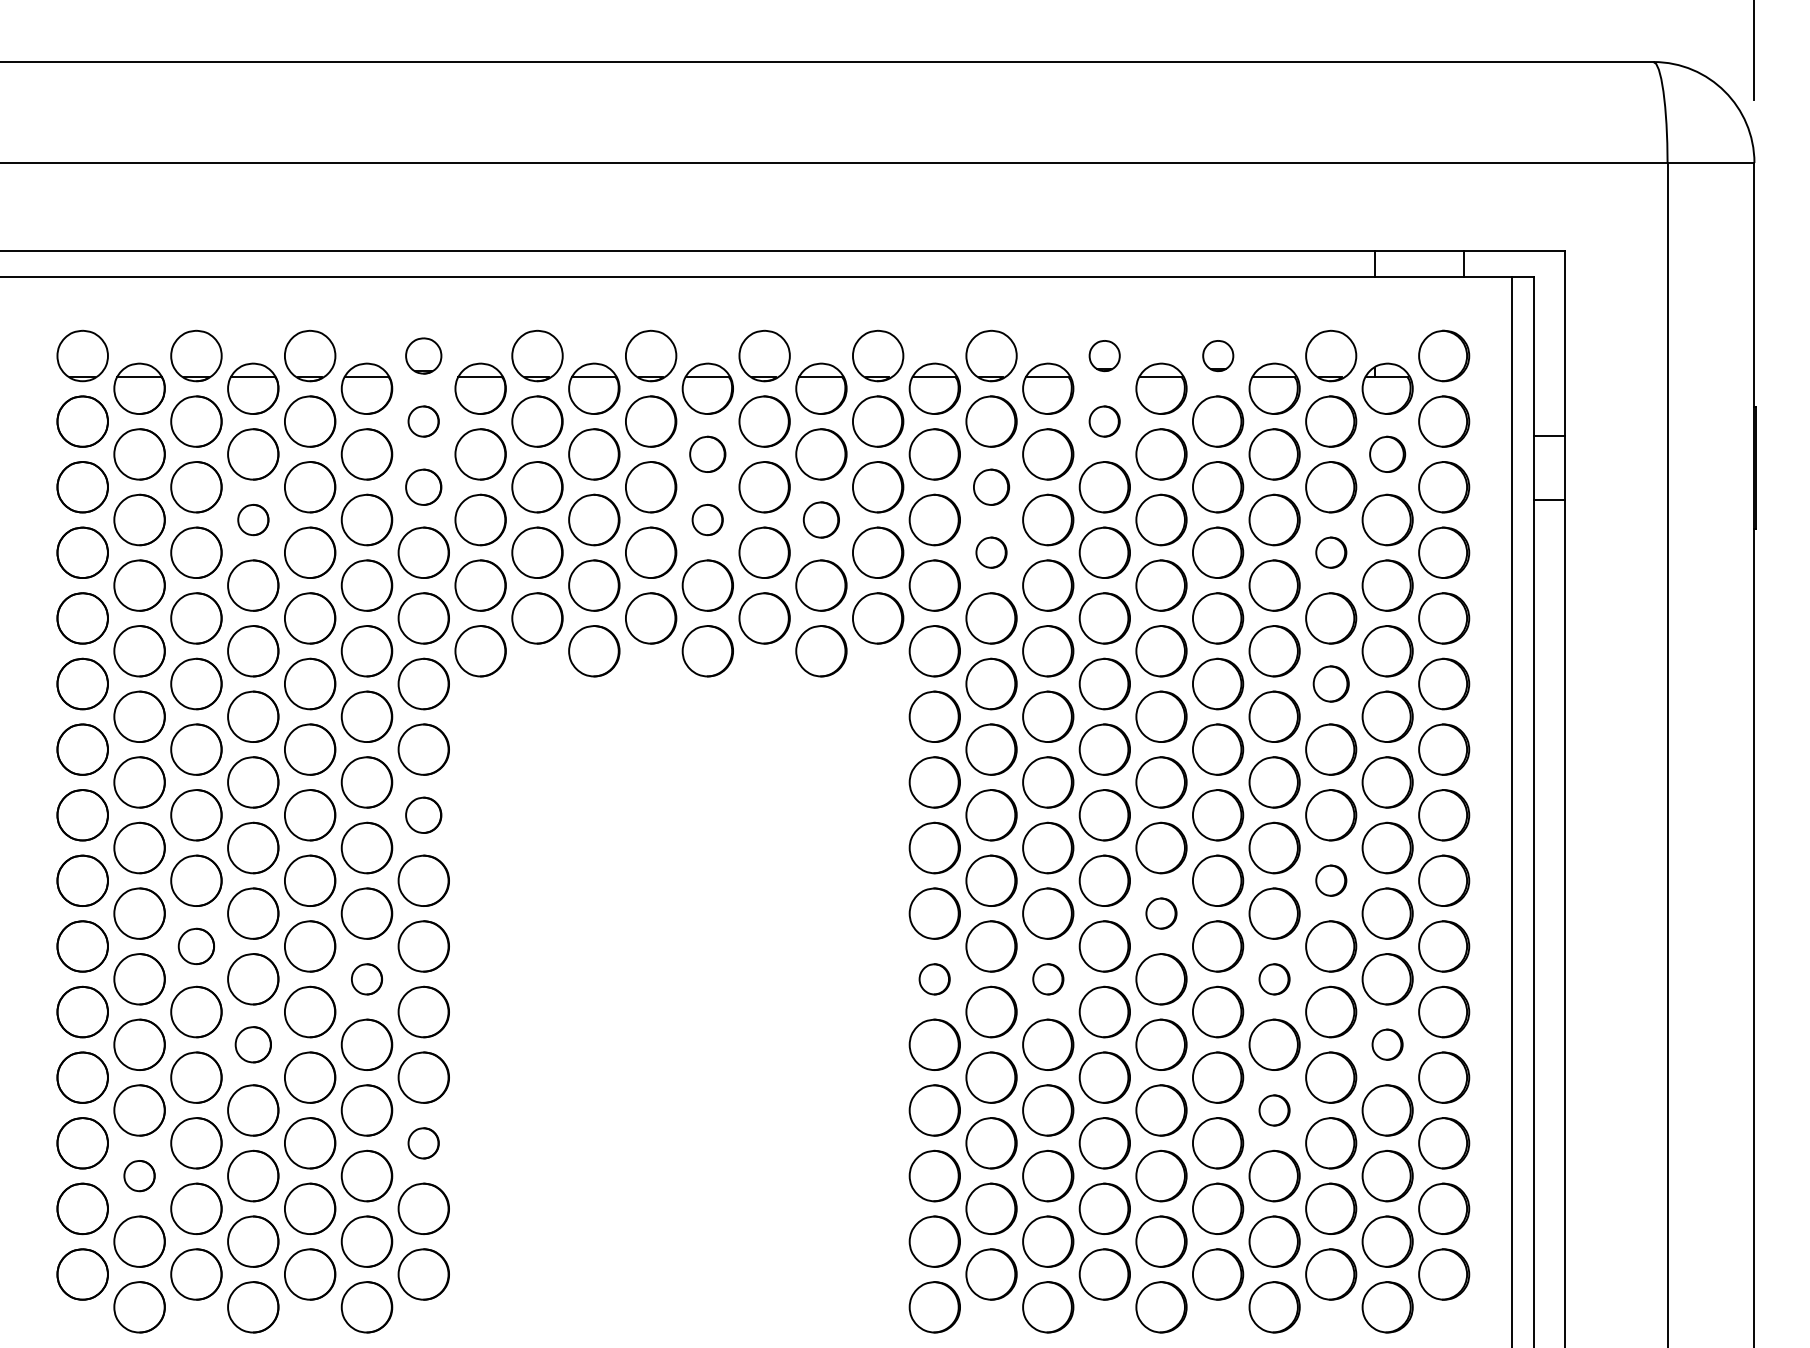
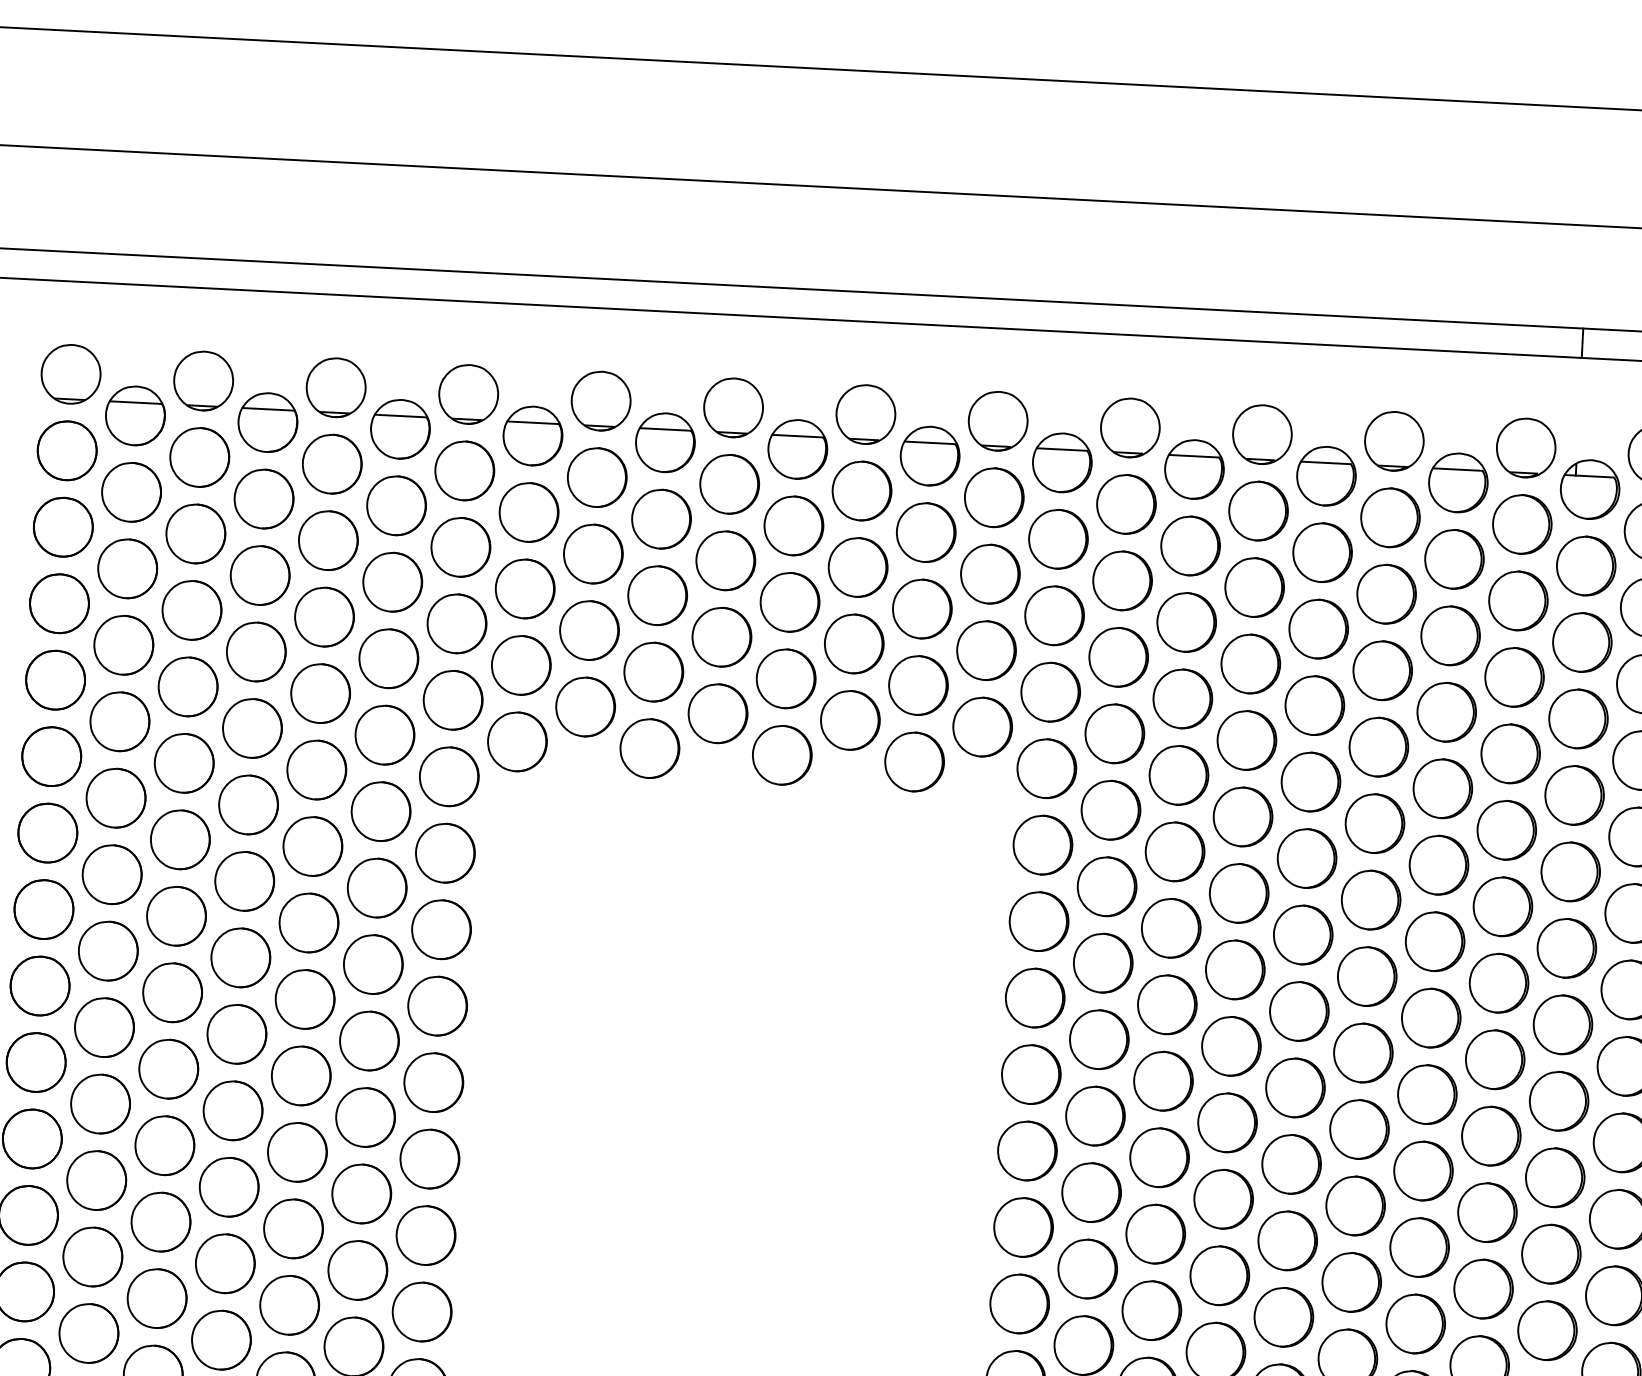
part: (423, 355) -> (468, 393), size x1.43
part: (1104, 355) -> (1262, 434), size x1.67
part: (1218, 355) -> (1394, 440), size x1.67
part: (423, 421) -> (464, 470), size x1.67
part: (1104, 421) -> (1258, 510), size x1.67
part: (707, 454) -> (793, 525), size x1.43
part: (1387, 454) -> (1586, 566), size x1.43
part: (423, 487) -> (460, 547), size x1.43
part: (991, 487) -> (1122, 581), size x1.43
part: (253, 519) -> (260, 574), size x1.67
part: (707, 519) -> (789, 601), size x1.67
part: (821, 519) -> (922, 608), size x1.43
part: (991, 552) -> (1118, 656), size x1.67
part: (1331, 552) -> (1514, 677), size x1.67
part: (1331, 683) -> (1507, 829), size x1.43
part: (423, 815) -> (441, 929), size x1.43
part: (1331, 880) -> (1495, 1059), size x1.67
part: (1161, 913) -> (1295, 1087), size x1.67
part: (196, 946) -> (168, 1069), size x1.43
part: (366, 979) -> (365, 1117), size x1.67
part: (934, 979) -> (1027, 1151), size x1.67
part: (1048, 979) -> (1159, 1158), size x1.67
part: (1274, 979) -> (1423, 1171), size x1.67
part: (253, 1044) -> (229, 1186), size x1.43
part: (1387, 1044) -> (1551, 1253), size x1.67
part: (1274, 1110) -> (1415, 1324), size x1.67
part: (423, 1143) -> (421, 1312), size x1.67
part: (139, 1175) -> (88, 1332), size x1.67

